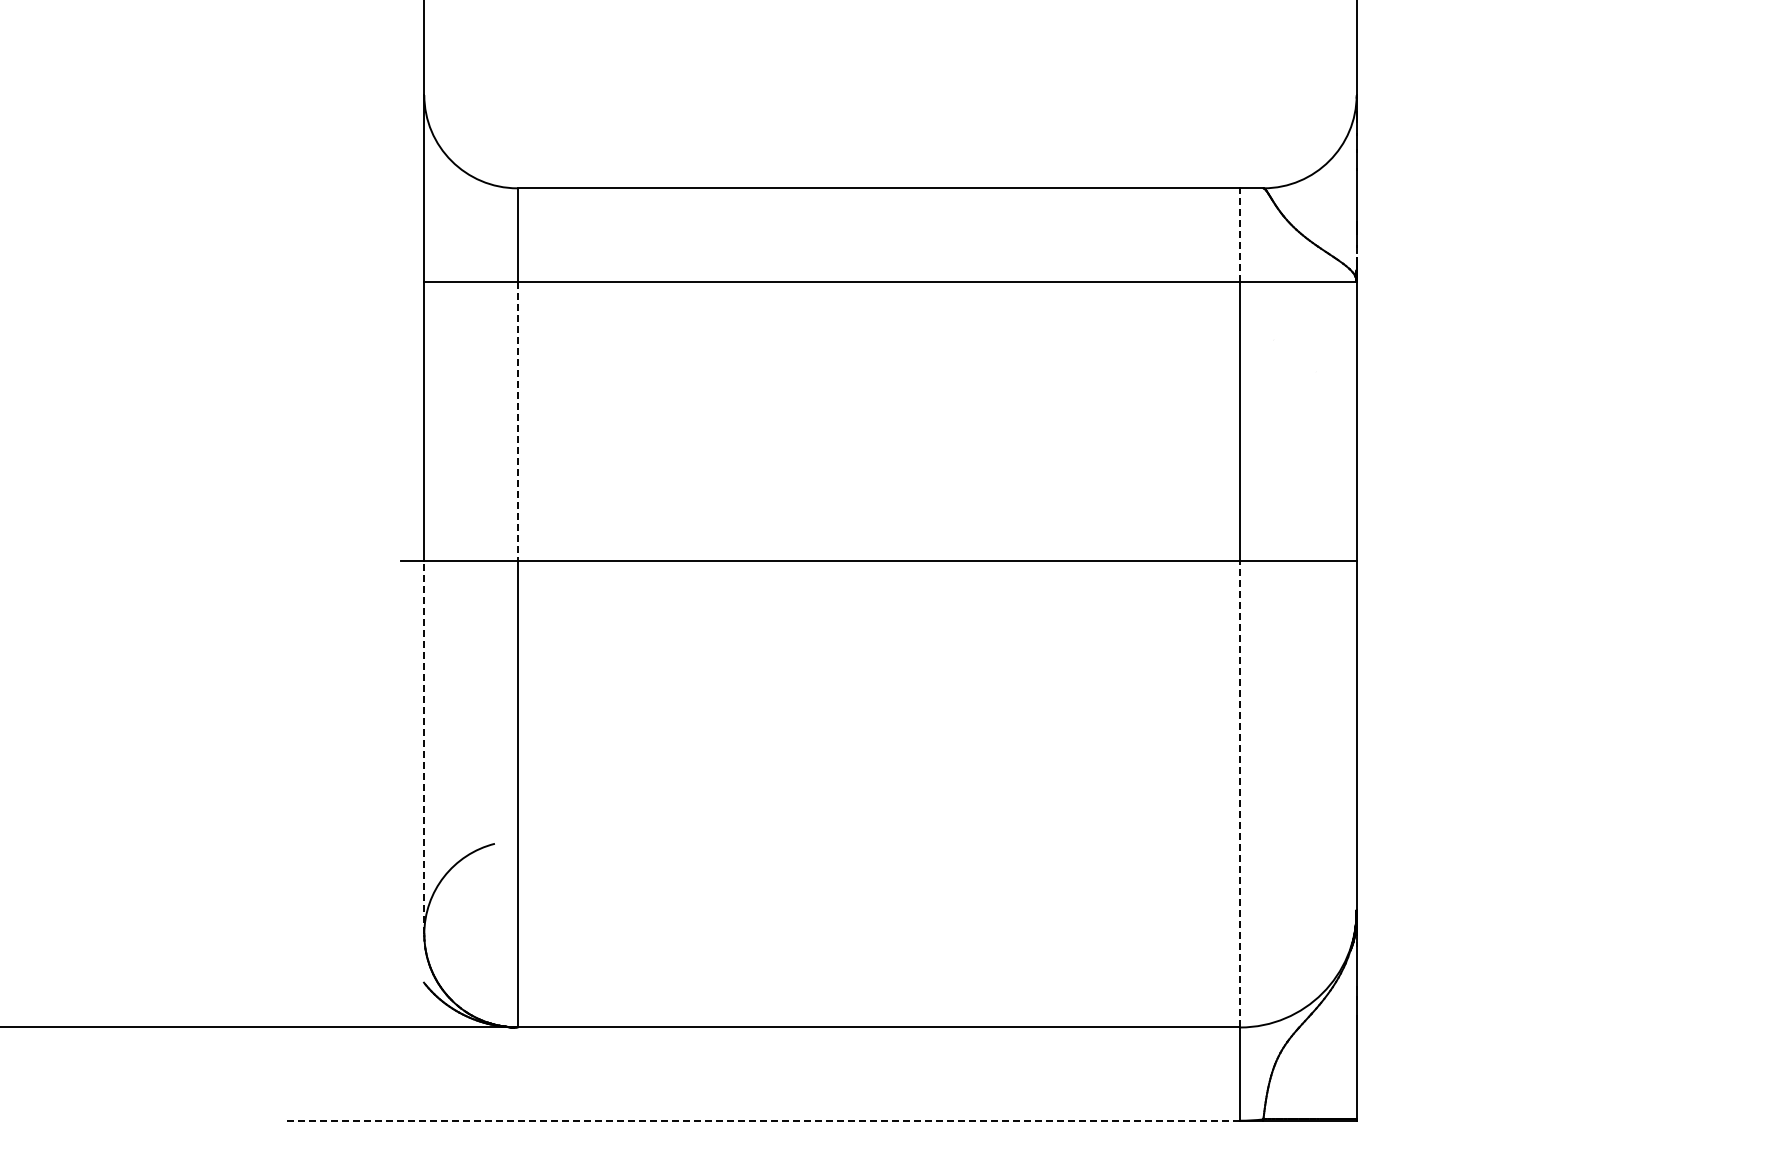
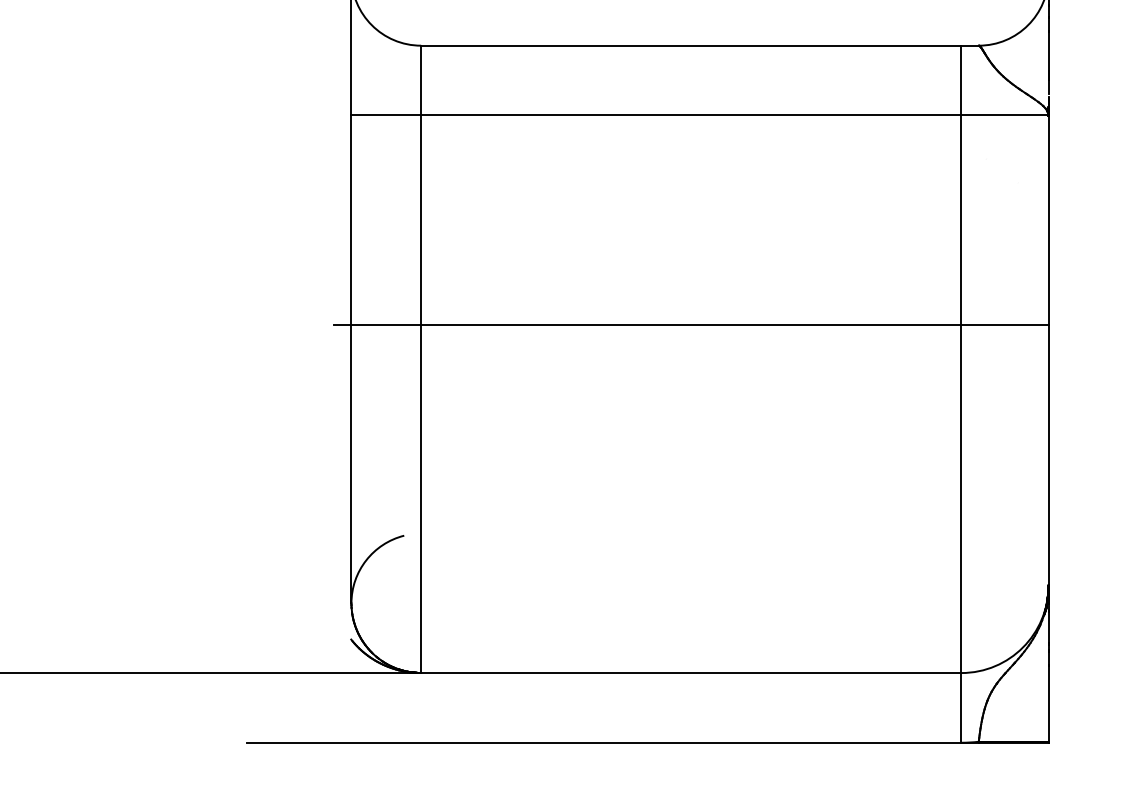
line: (1240, 234) -> (961, 80), dashed -> solid
line: (517, 421) -> (421, 220), dashed -> solid
line: (424, 747) -> (351, 463), dashed -> solid
line: (1240, 793) -> (961, 498), dashed -> solid
line: (762, 1120) -> (604, 742), dashed -> solid

